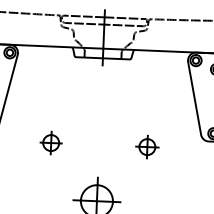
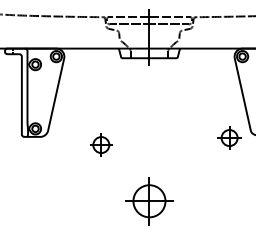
part: (147, 146) -> (229, 137), moved

